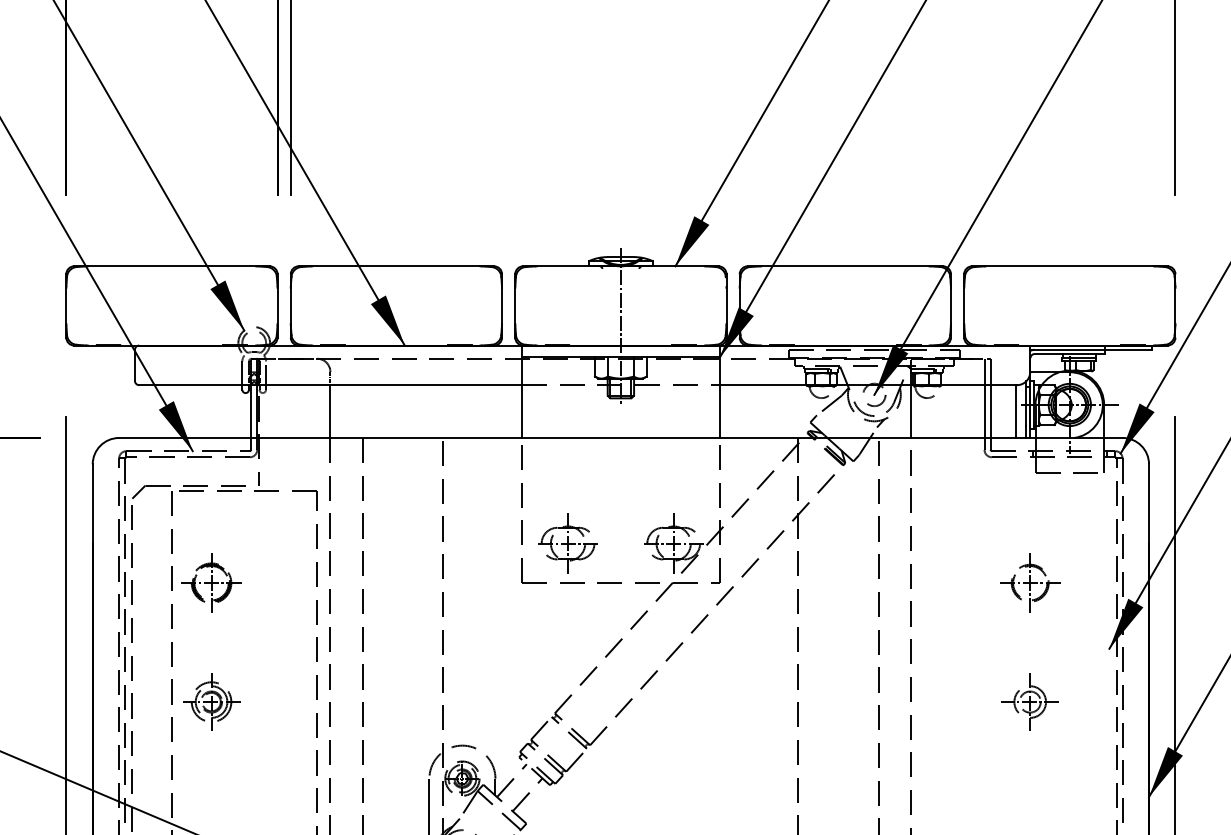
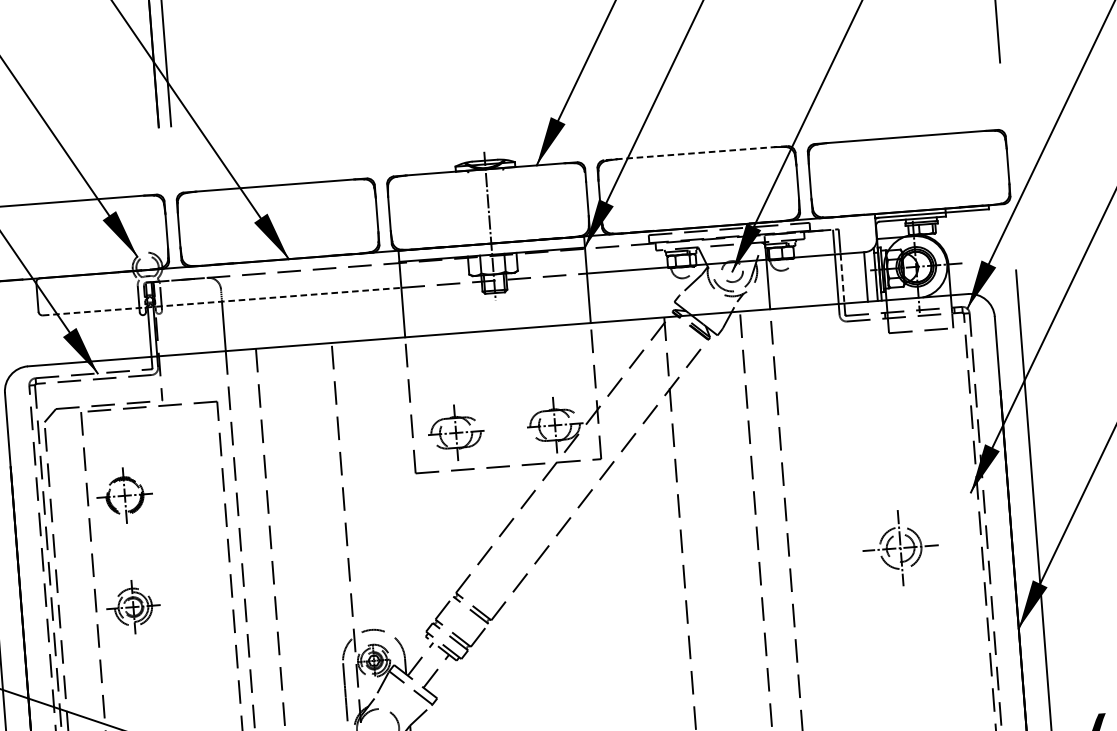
line: (845, 266) -> (696, 153), solid -> dashed
line: (331, 385) -> (223, 301), solid -> dashed
line: (990, 412) -> (842, 279), solid -> dashed
part: (1030, 582) -> (892, 436), removed
part: (1029, 701) -> (899, 547), size x1.4

